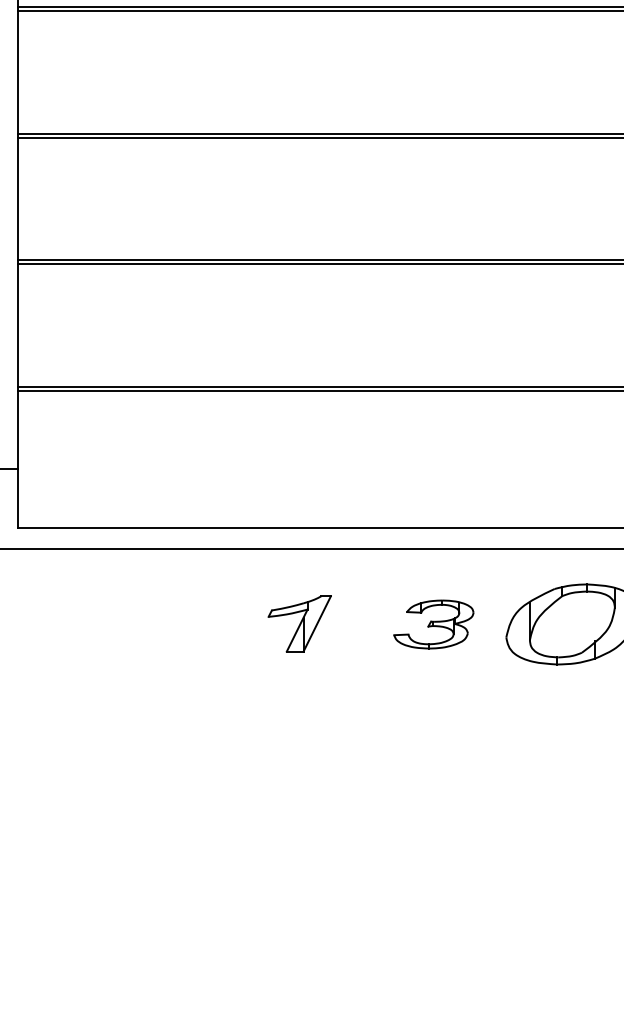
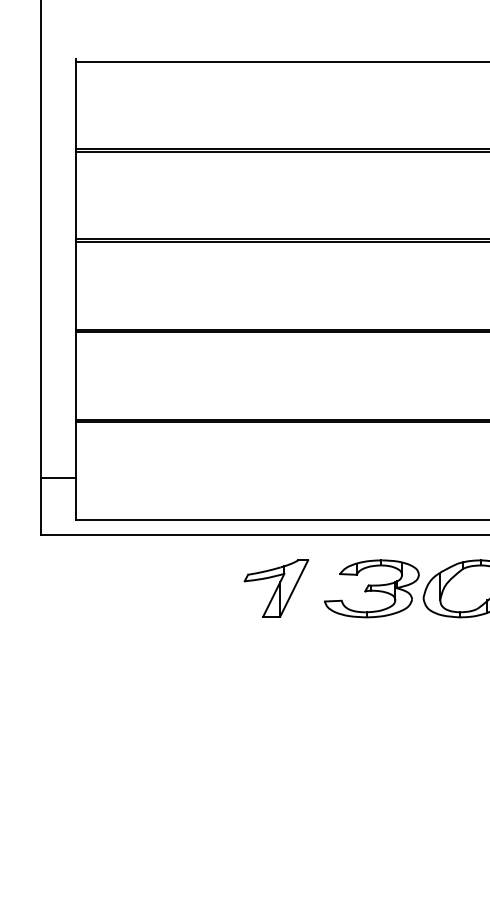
part: (299, 623) -> (276, 588), size x1.43
part: (433, 623) -> (371, 588), size x1.67

